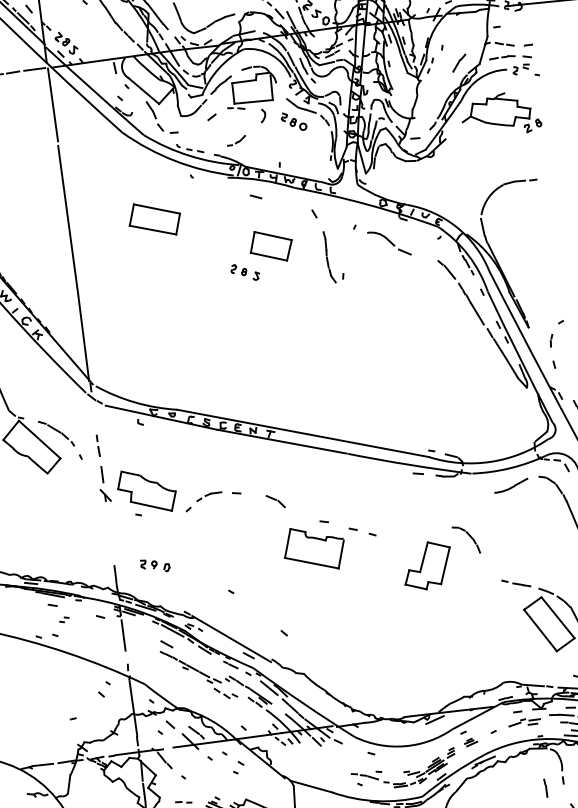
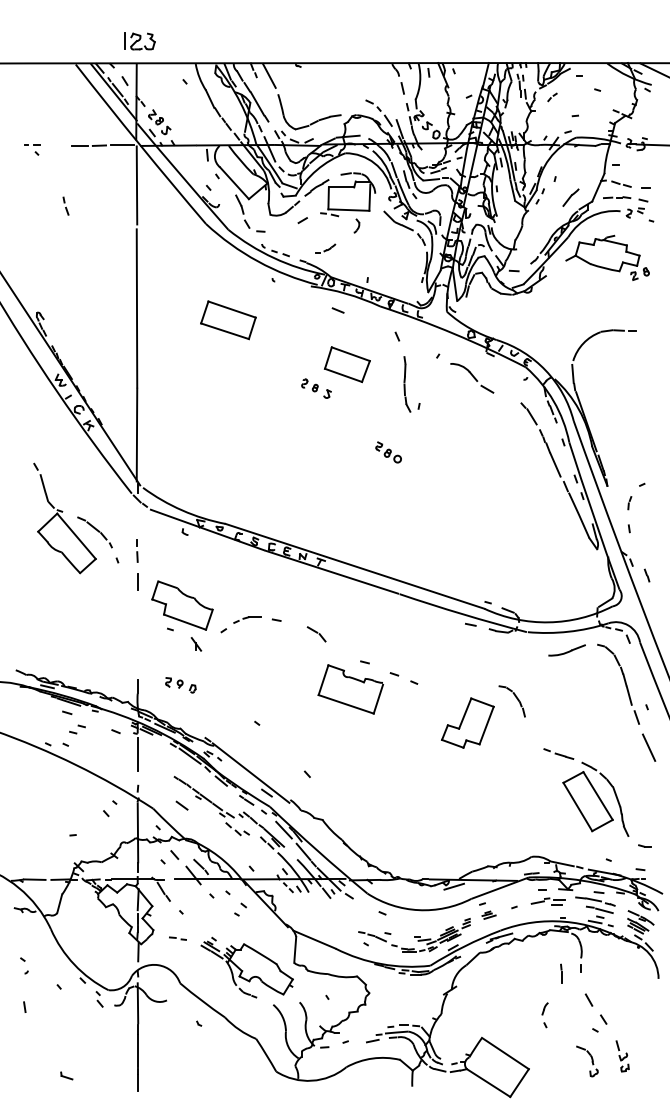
part: (293, 121) -> (388, 452), moved
part: (105, 495) -> (196, 644), moved
part: (64, 619) -> (77, 729), size x1.6
line: (166, 644) -> (181, 805), moved

